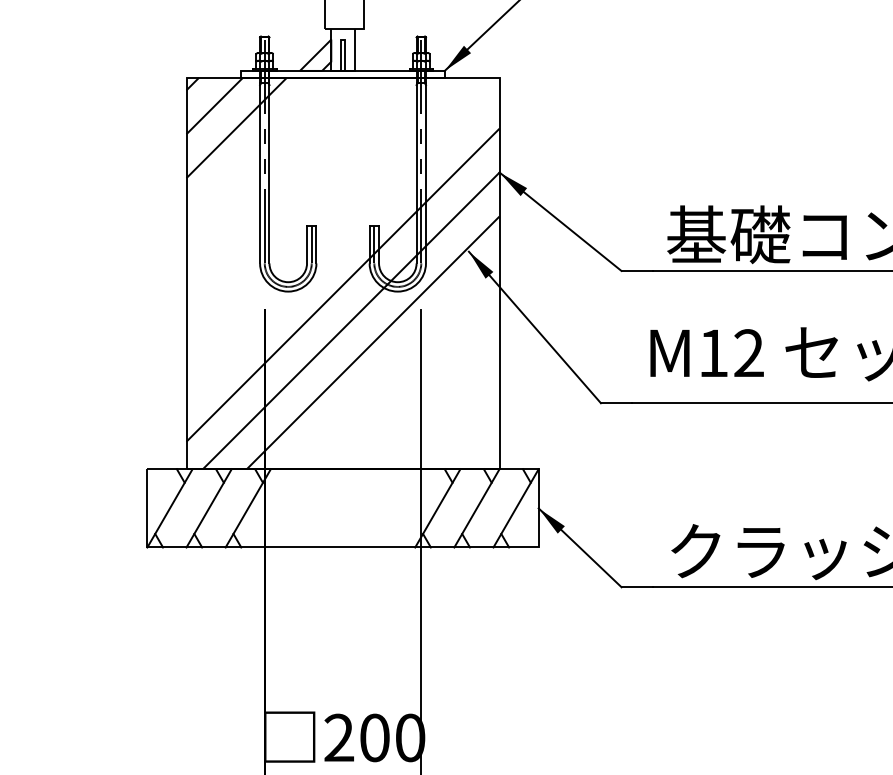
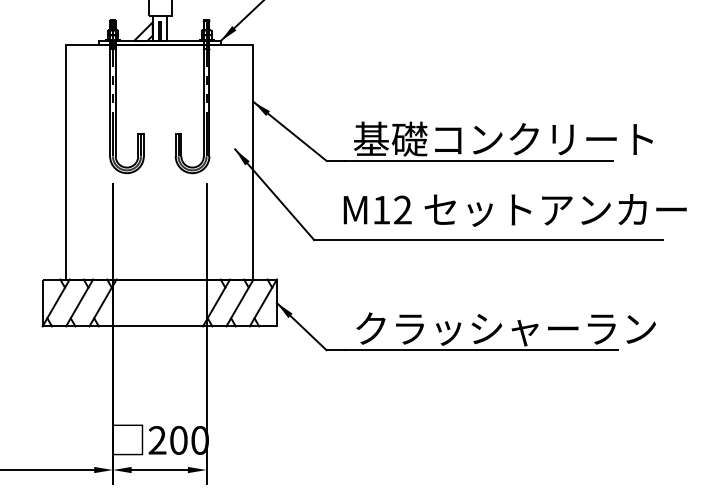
hatch: (342, 273) -> (159, 162), removed

